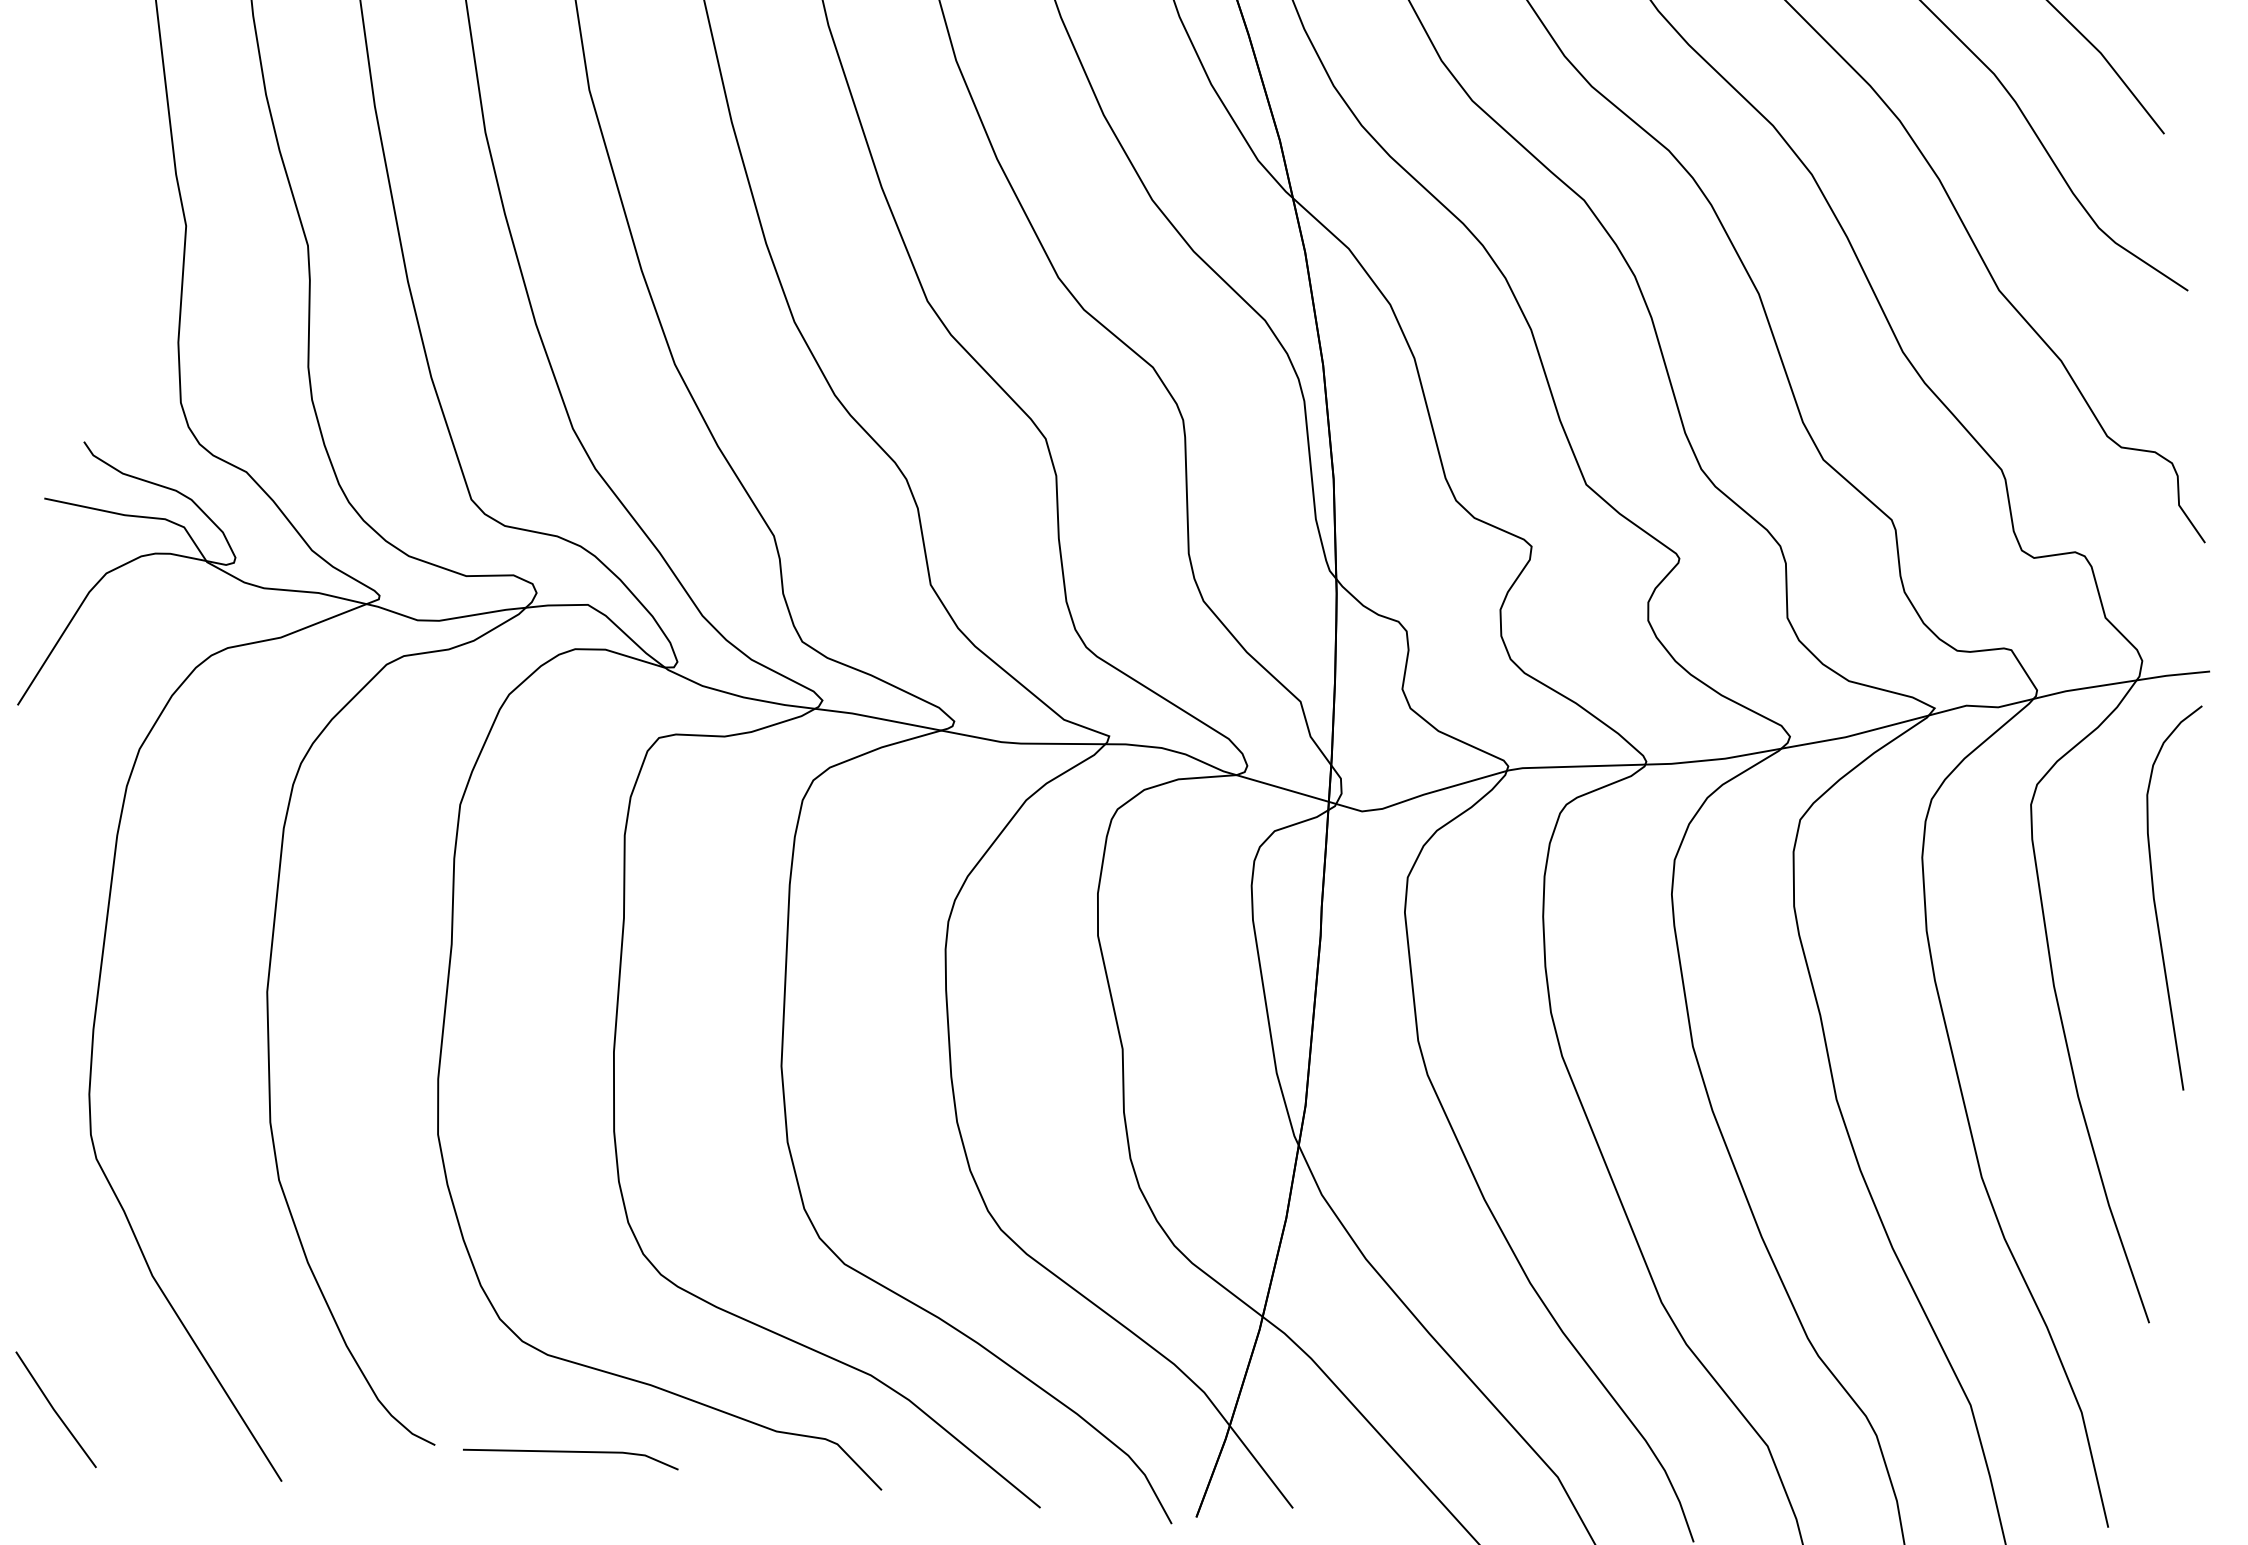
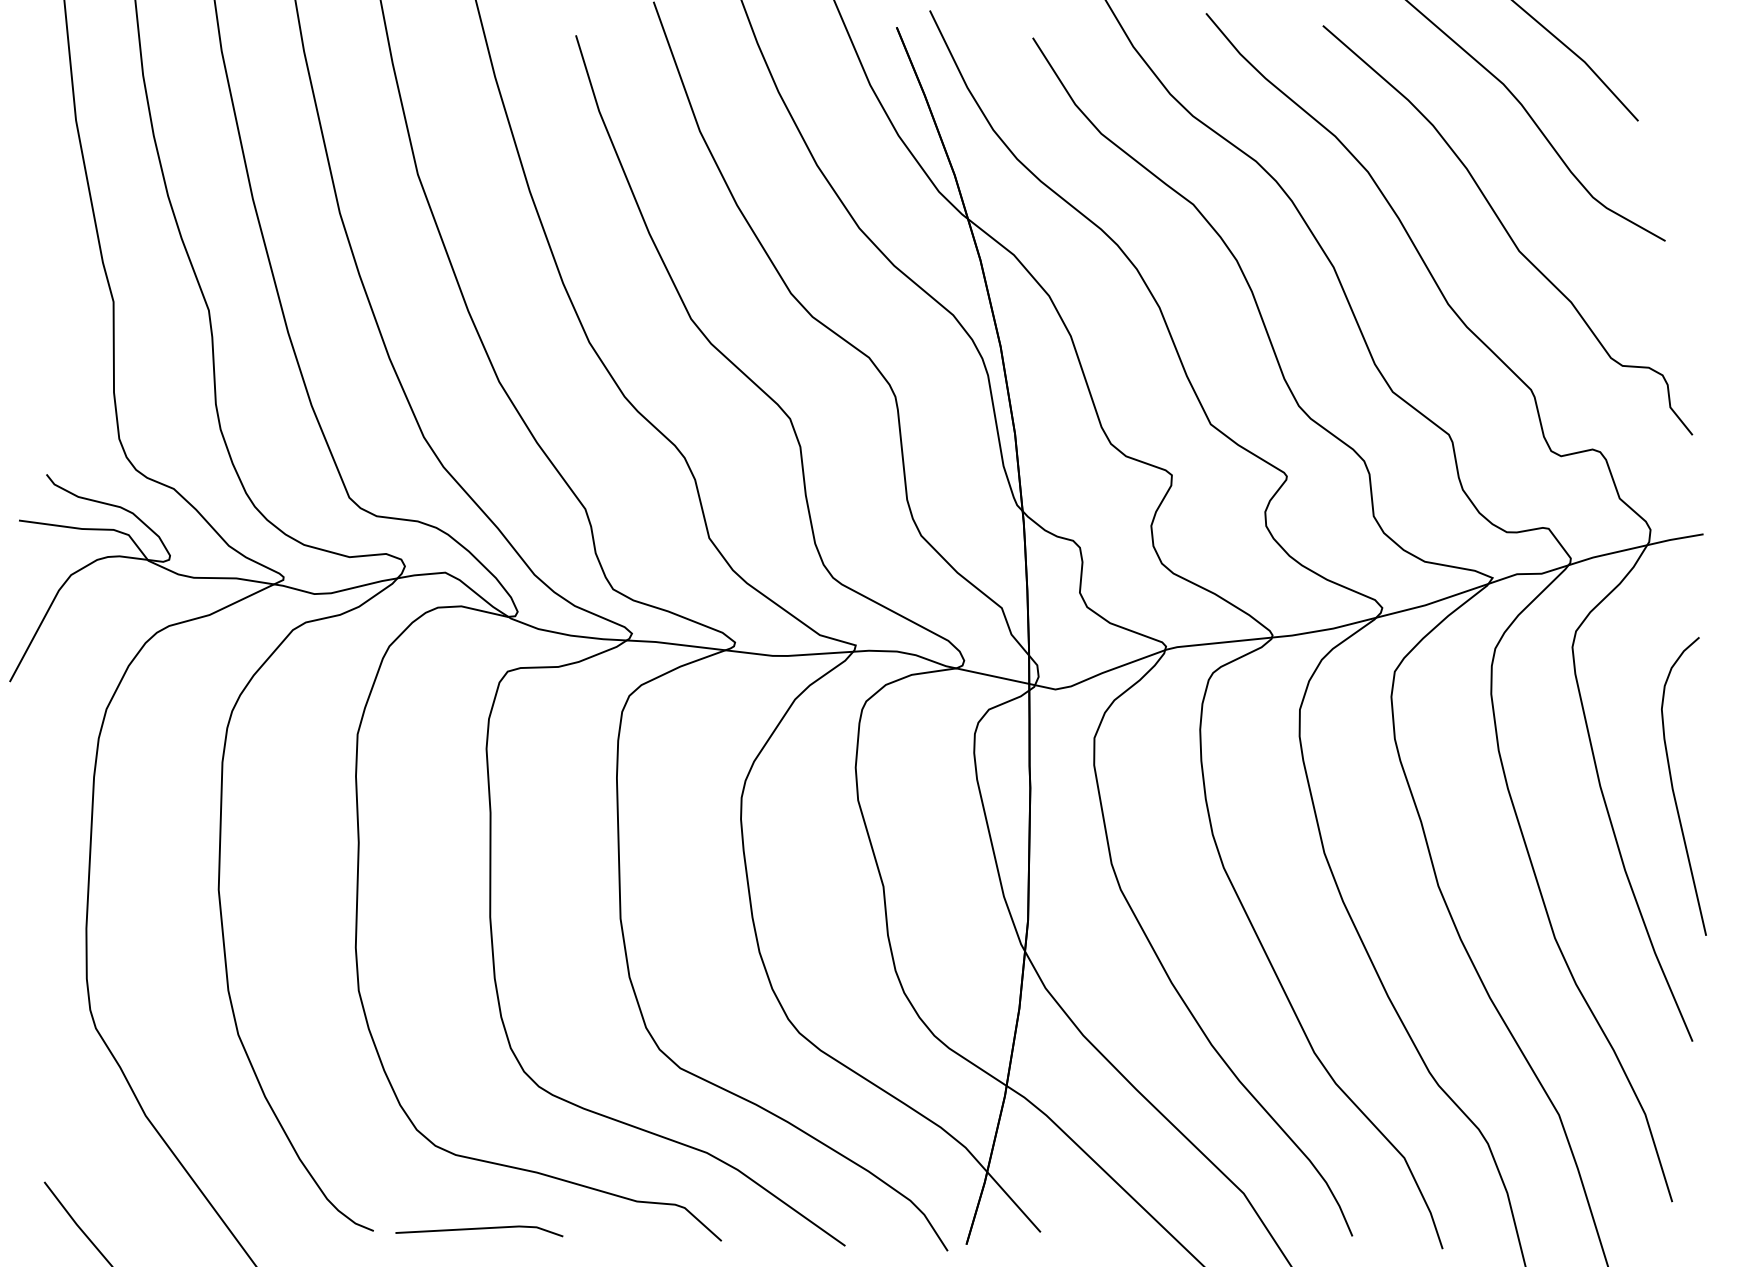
curve: (2155, 895) -> (1673, 786), moved

